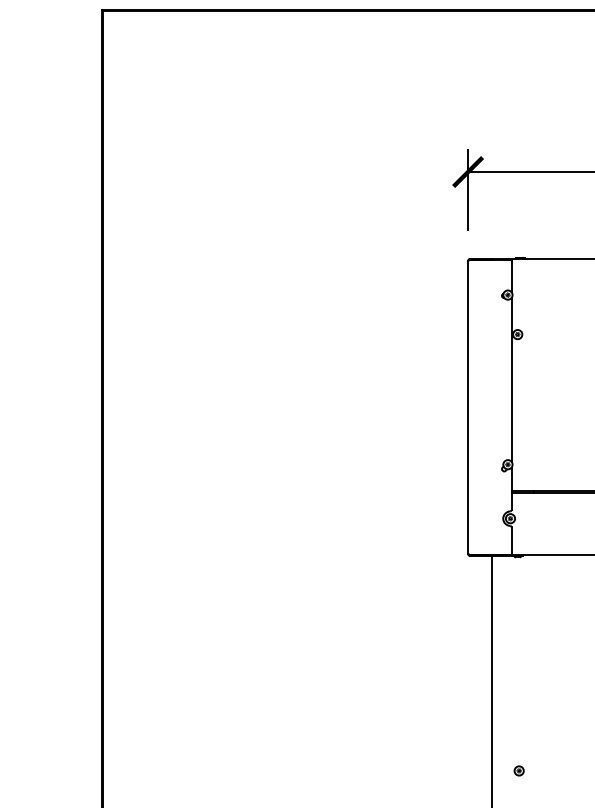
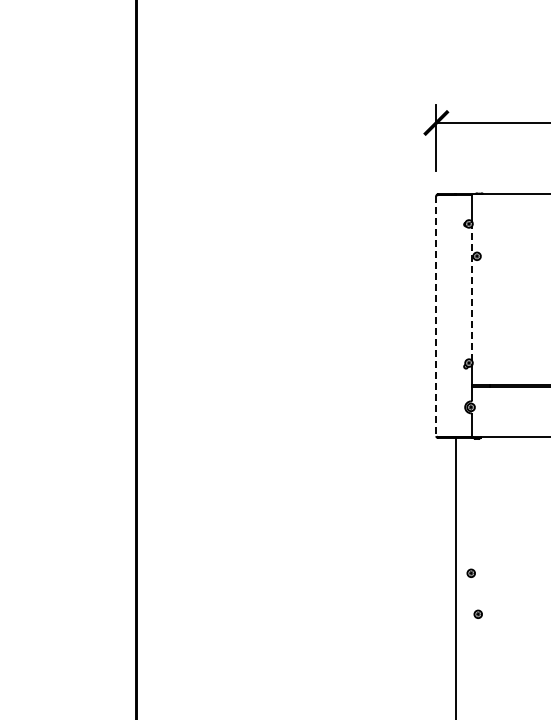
line: (512, 379) -> (472, 293), solid -> dashed
line: (468, 407) -> (436, 316), solid -> dashed
part: (509, 719) -> (470, 572), added

